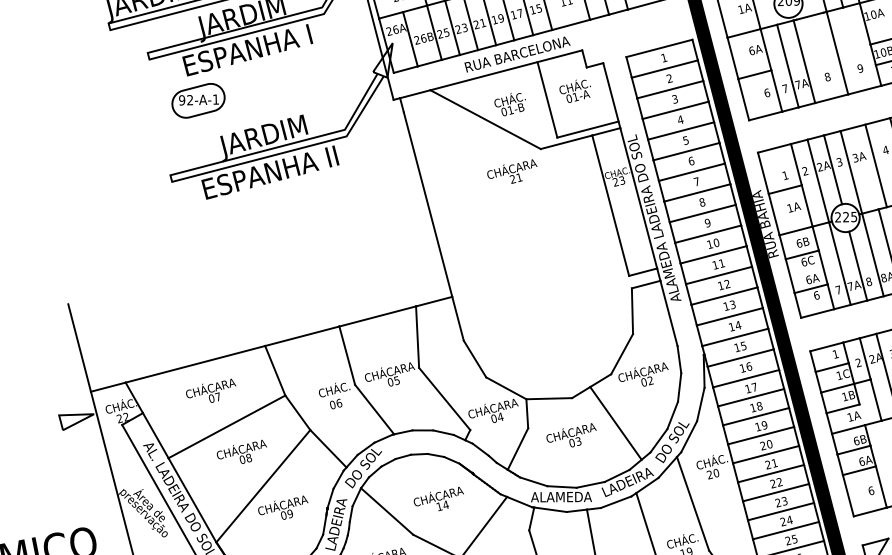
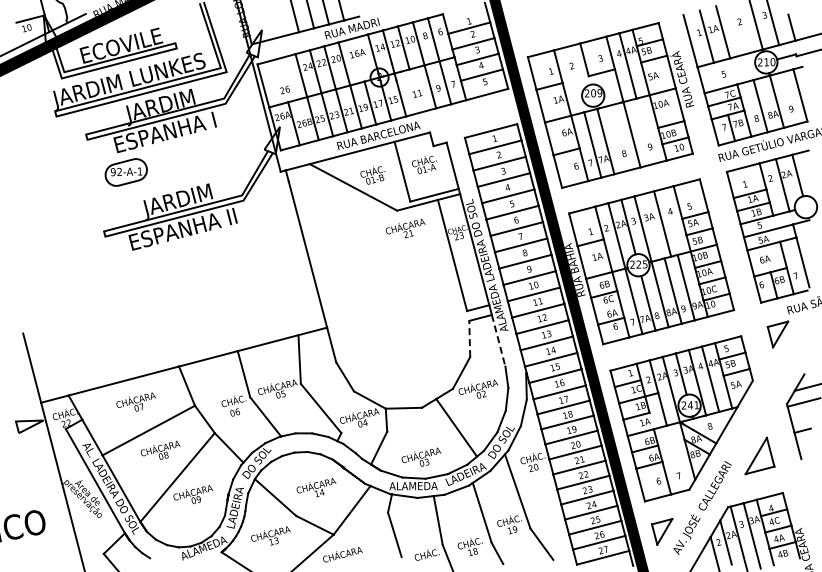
text: (512, 171) -> (405, 228), moved
line: (632, 310) -> (469, 338), solid -> dashed
line: (668, 313) -> (498, 340), solid -> dashed
text: (571, 434) -> (421, 456), moved

